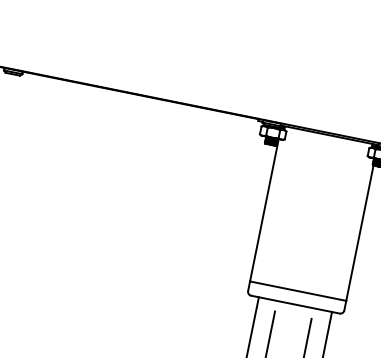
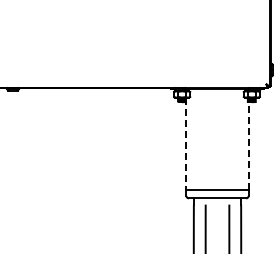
line: (264, 211) -> (186, 144), solid -> dashed
line: (359, 232) -> (248, 145), solid -> dashed

